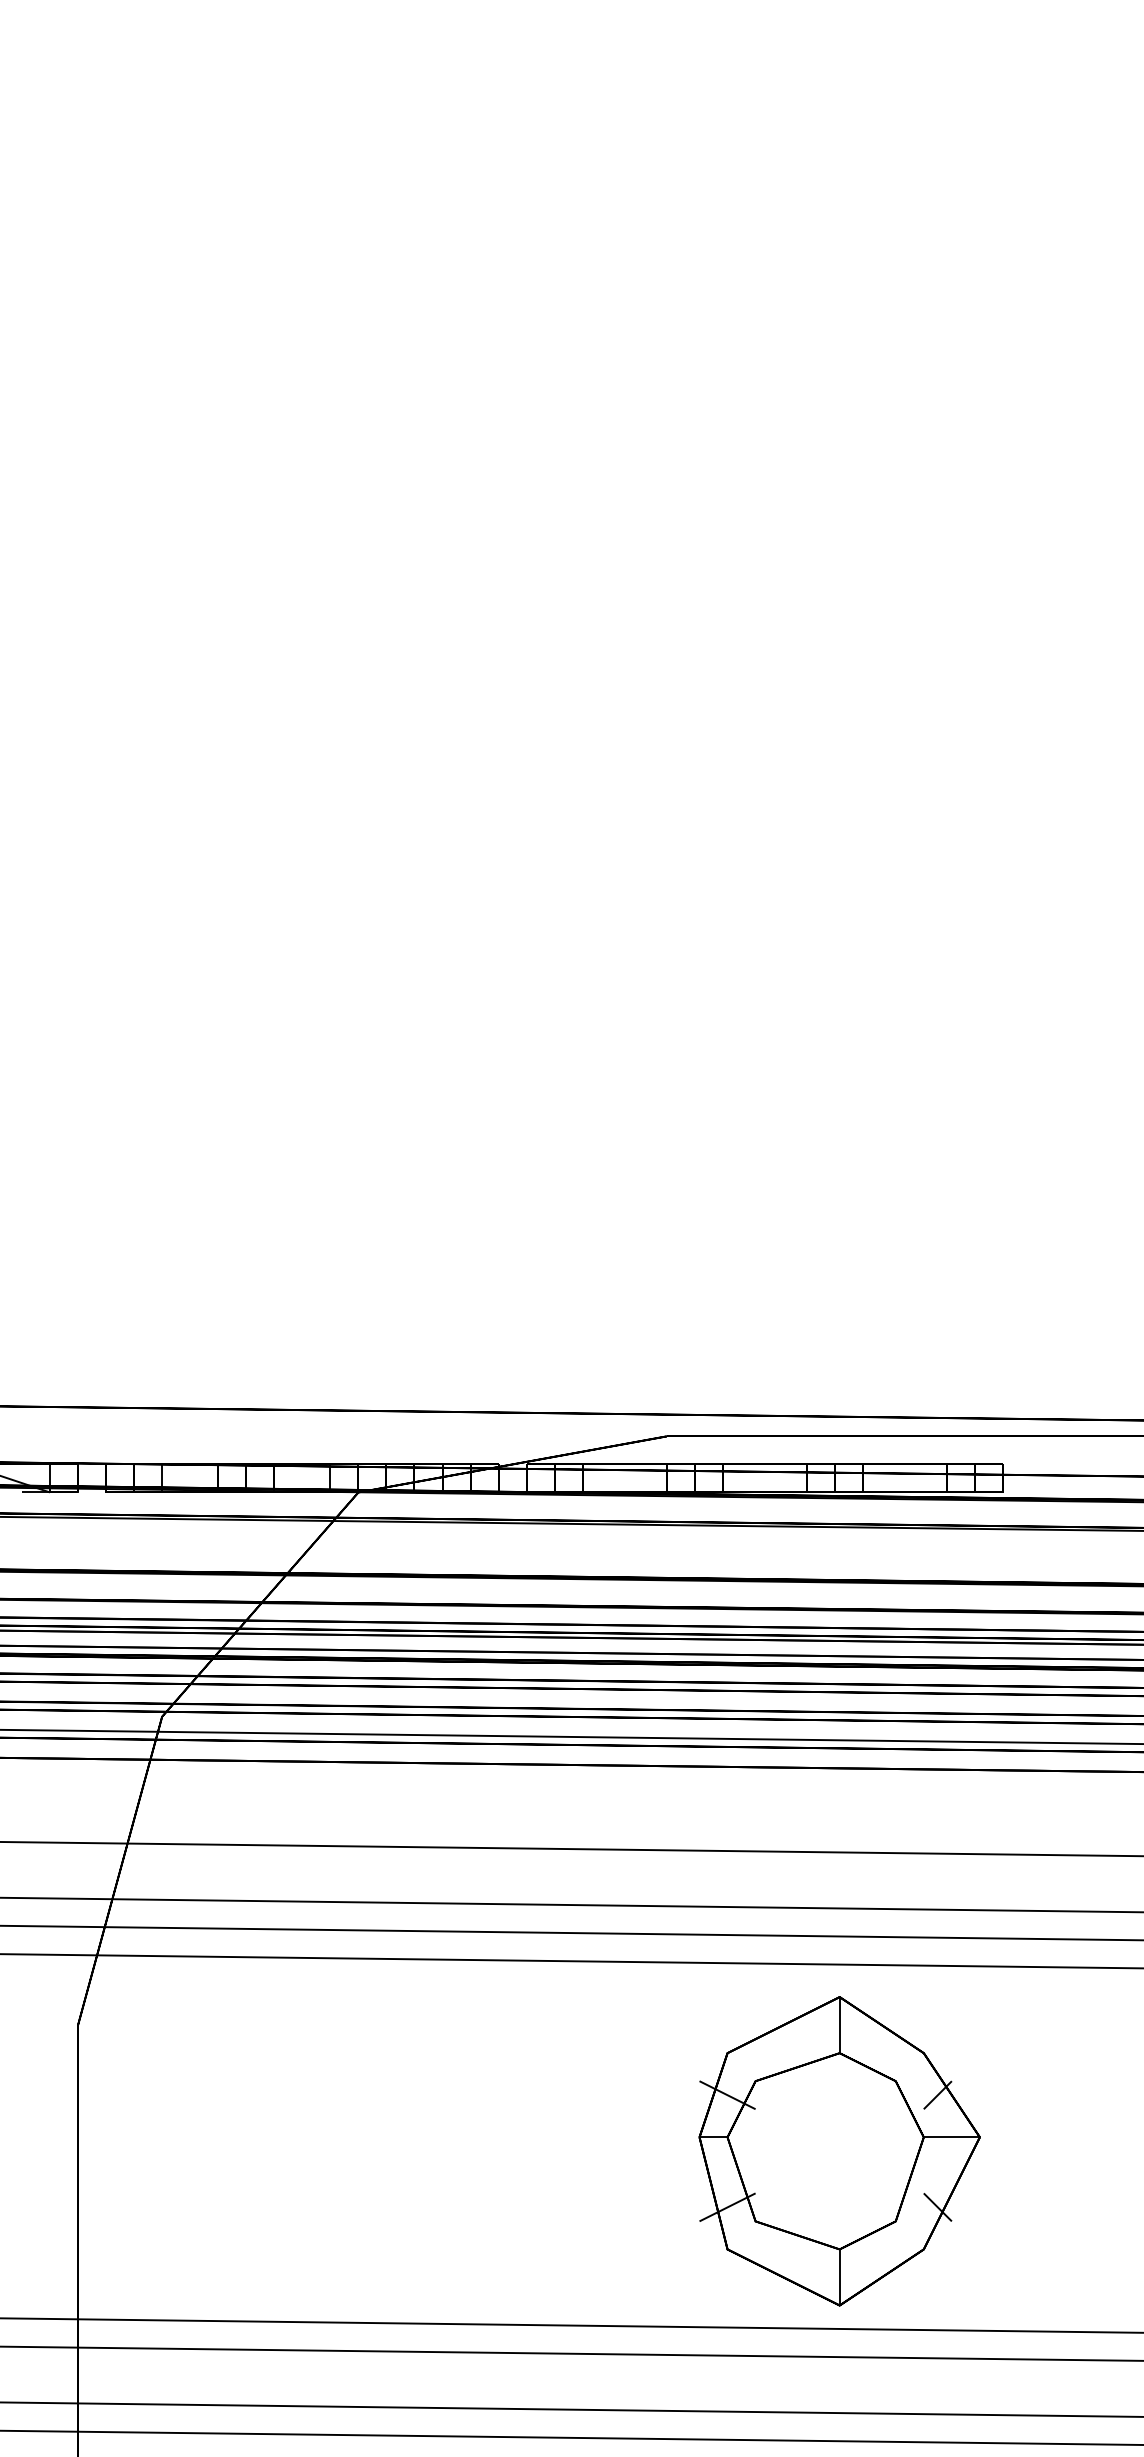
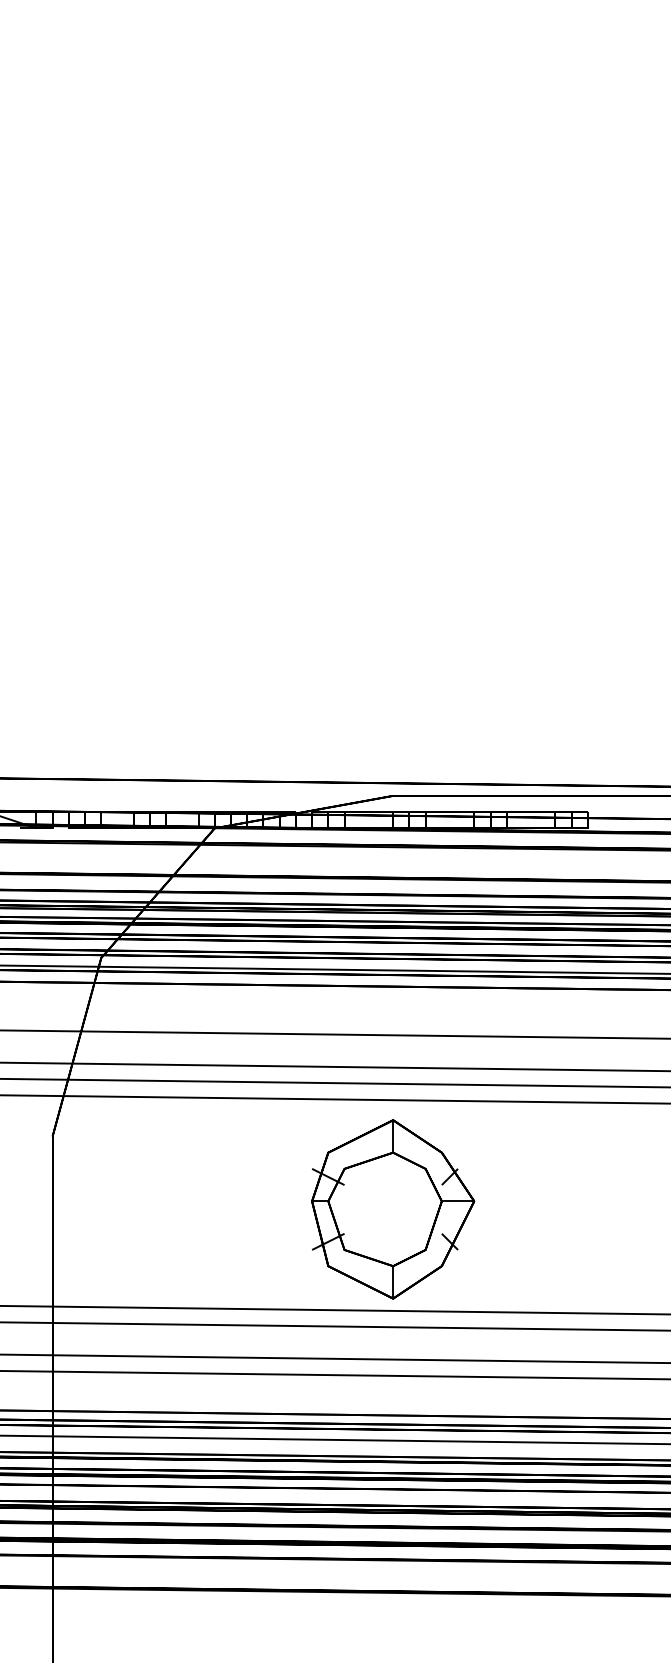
part: (840, 2151) -> (393, 1209), moved

